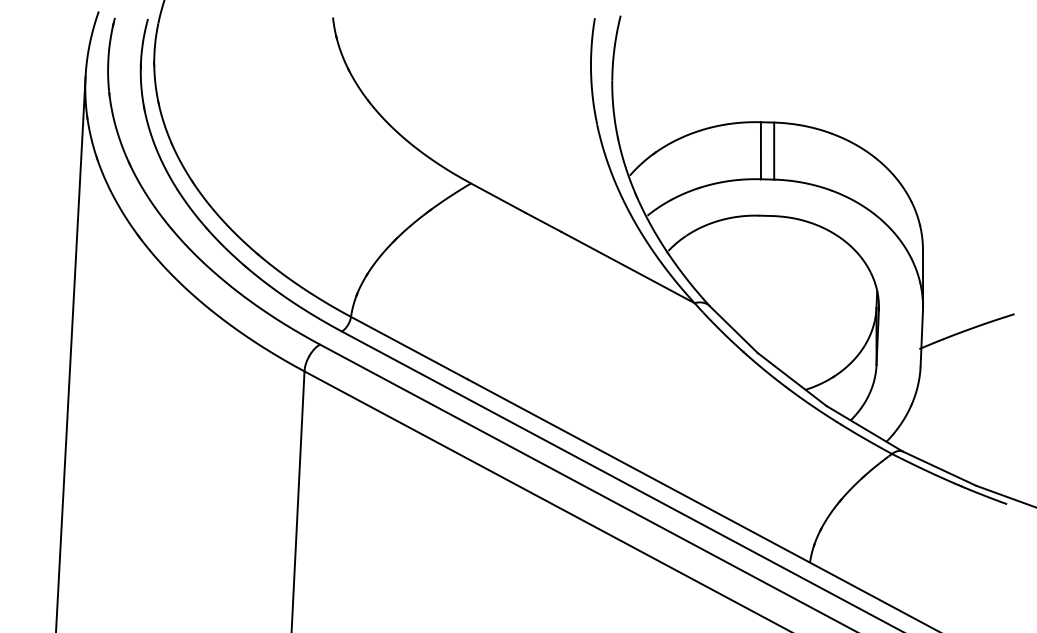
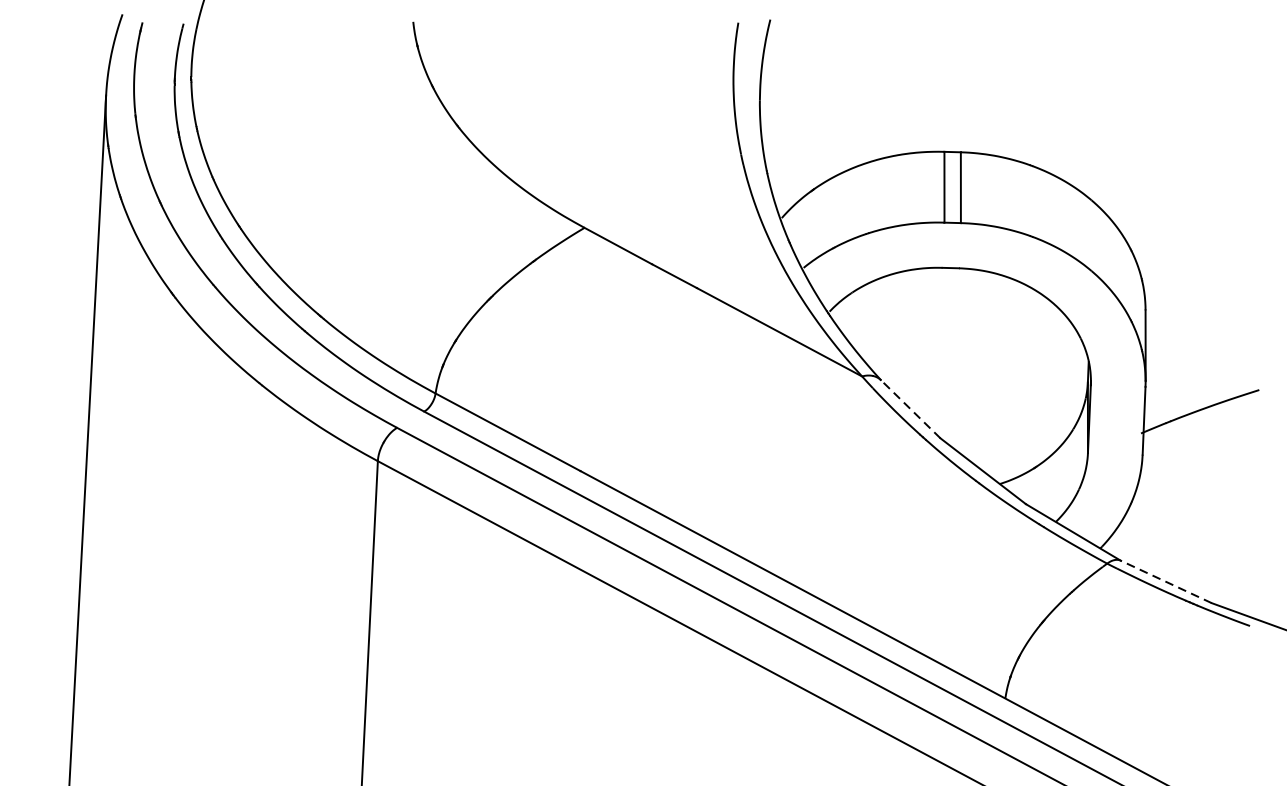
line: (733, 329) -> (910, 409), solid -> dashed
line: (939, 468) -> (1166, 581), solid -> dashed

